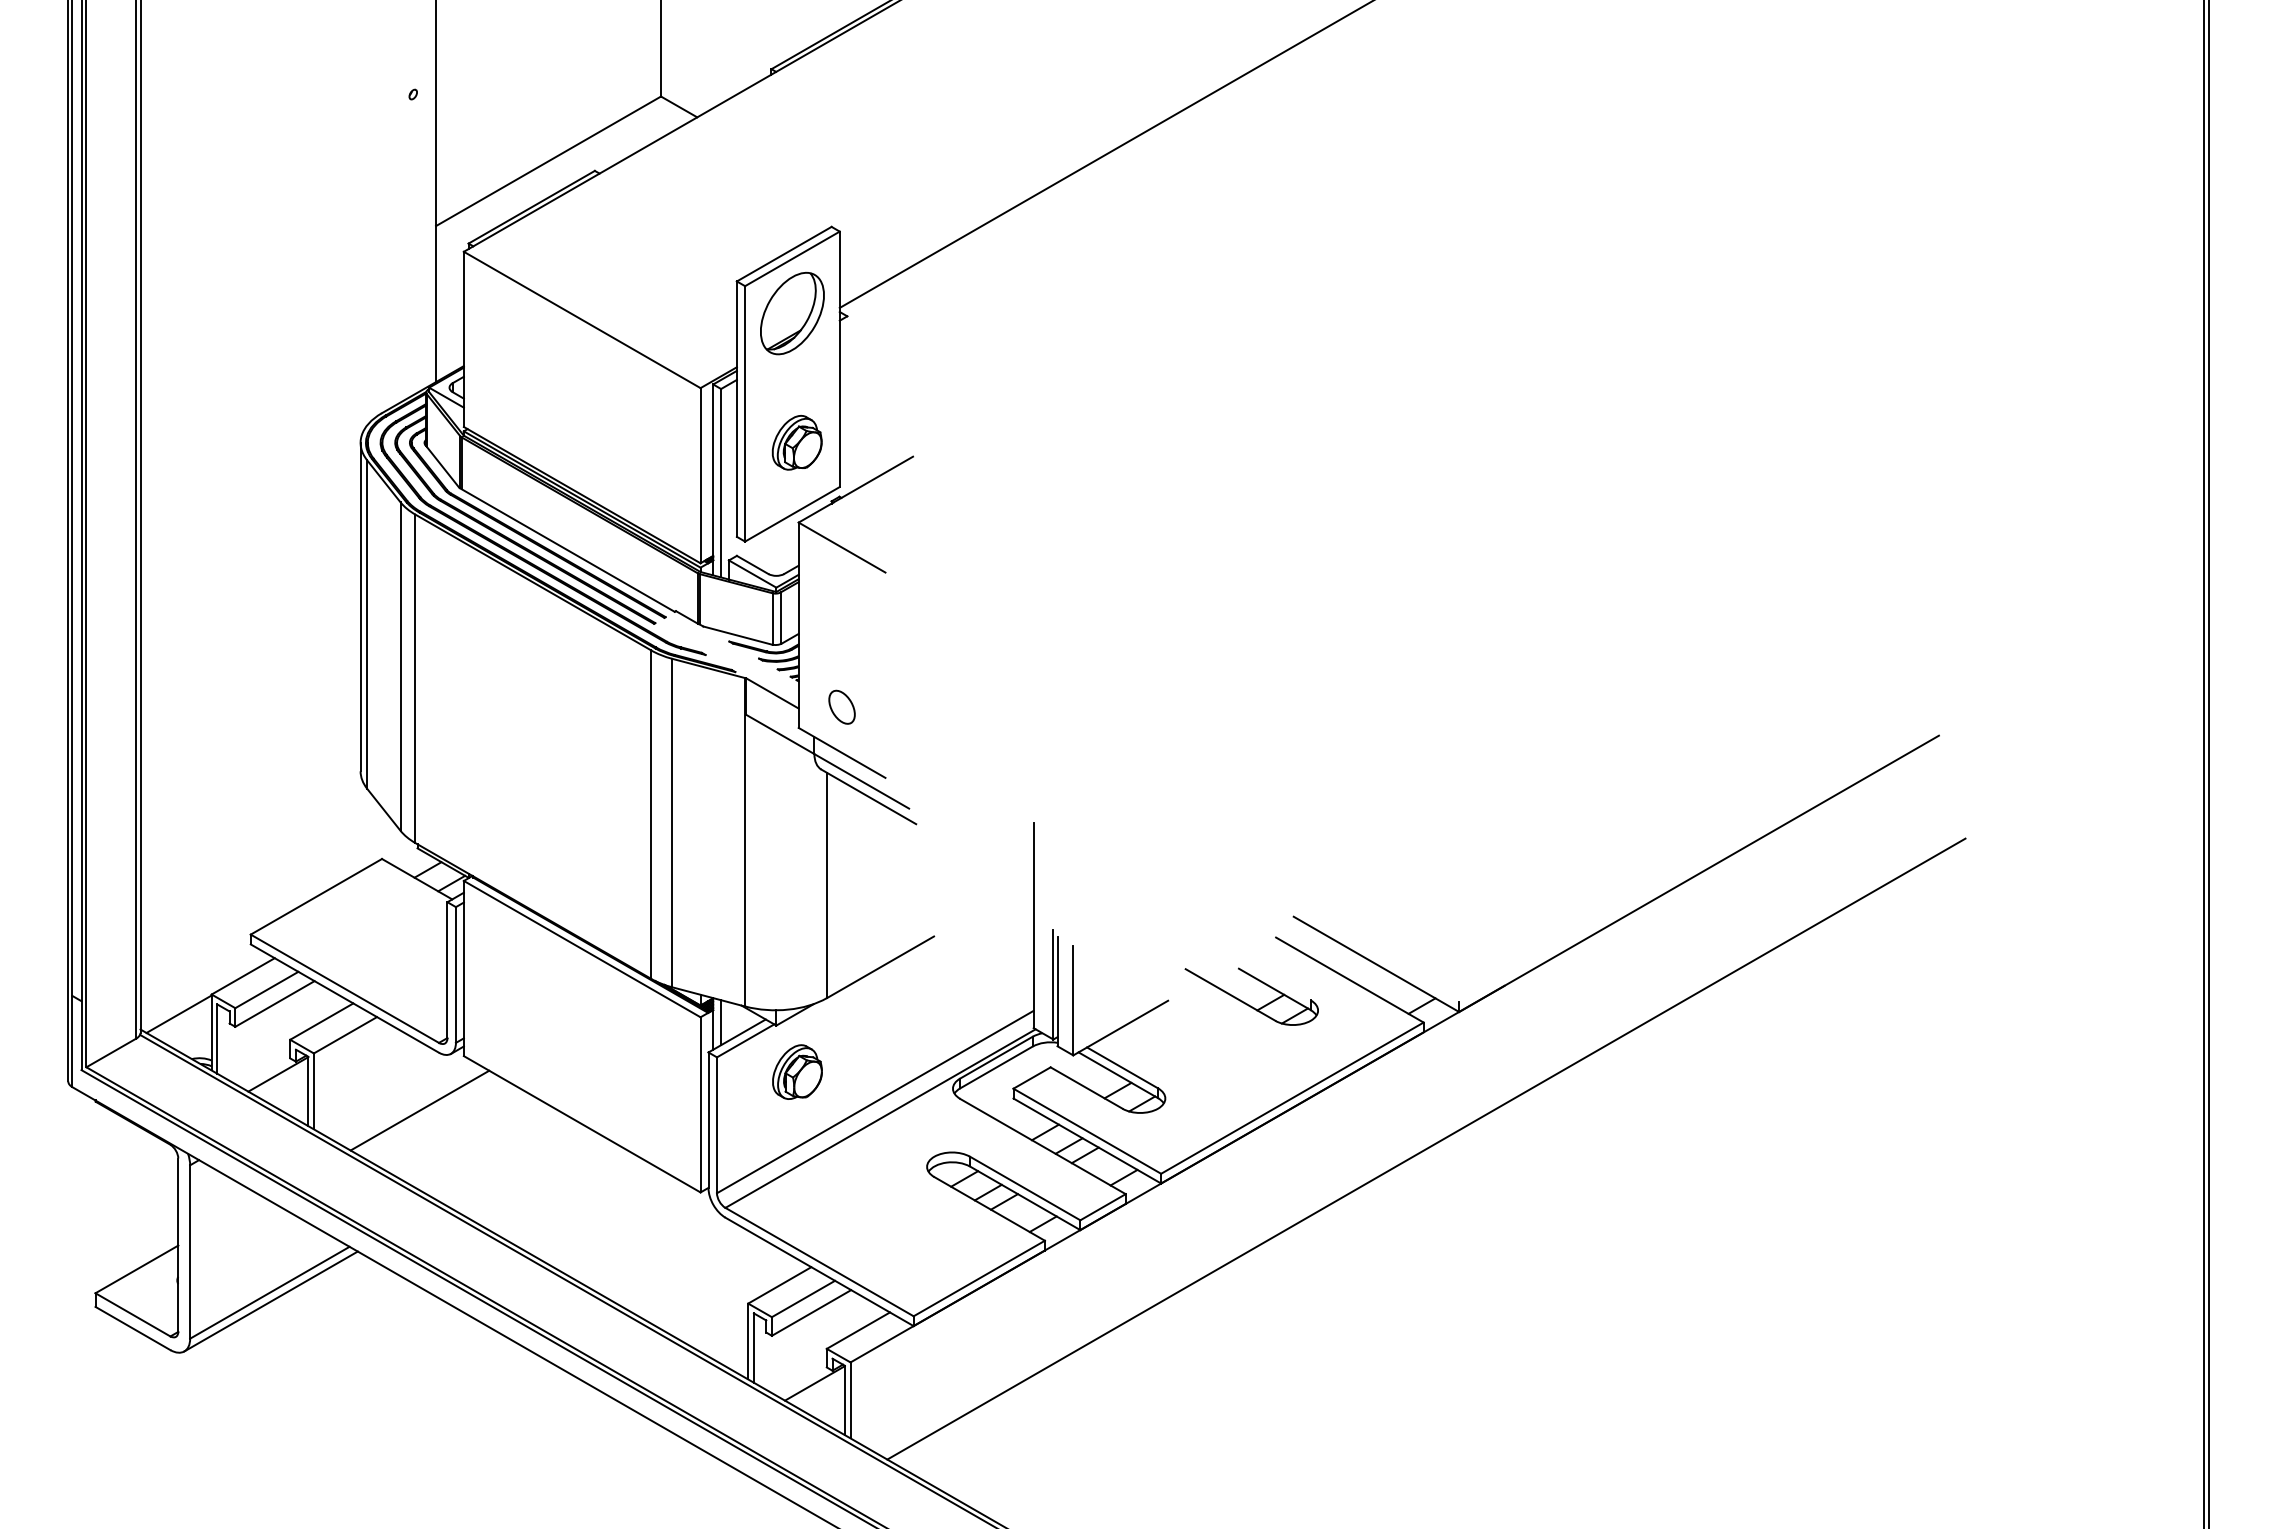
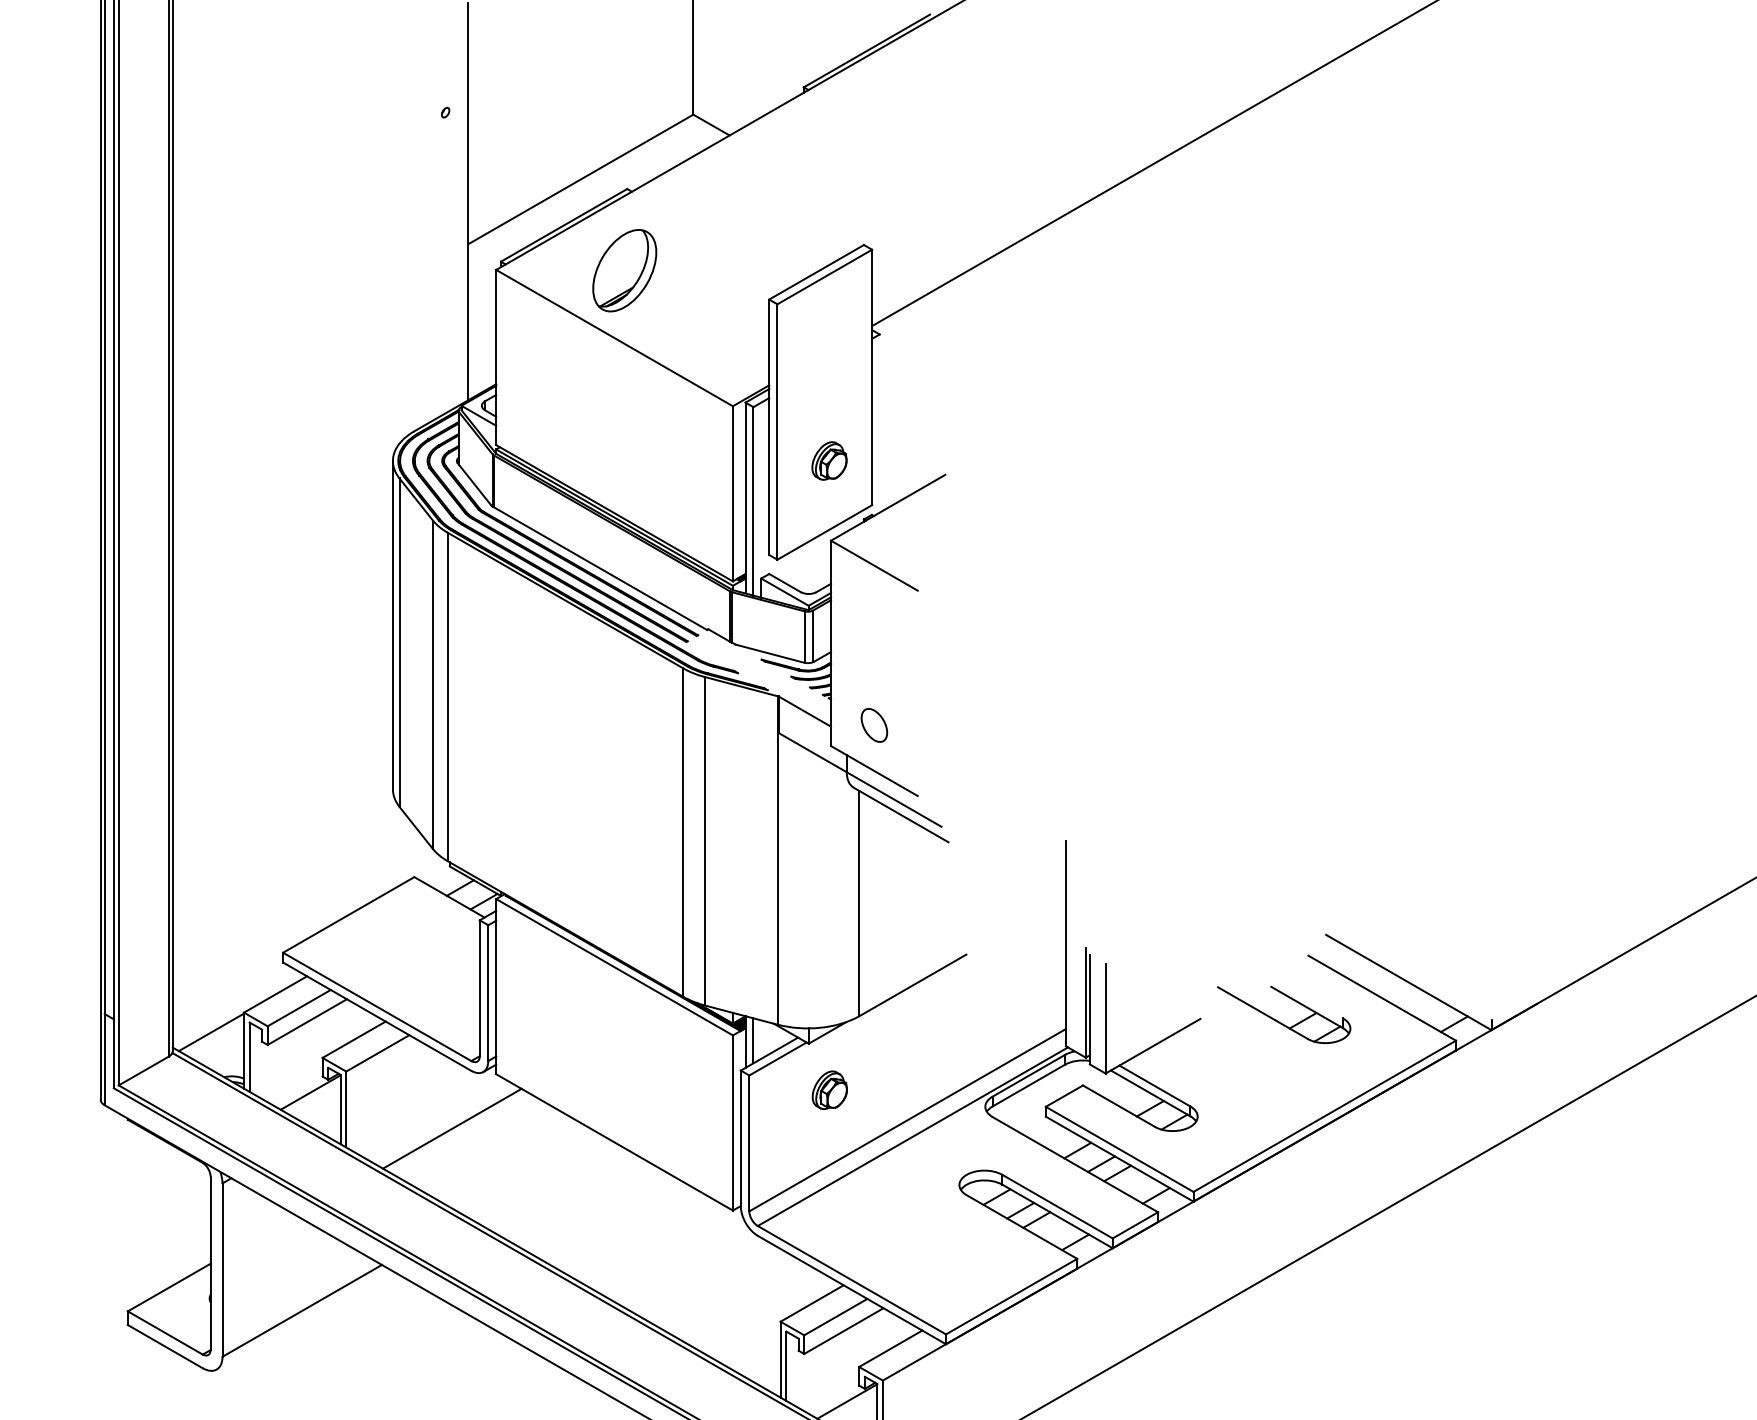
part: (792, 313) -> (624, 270), moved
part: (796, 442) -> (828, 460), size x0.7
part: (797, 1071) -> (829, 1089), size x0.7
line: (270, 1301) -> (302, 1319), removed

